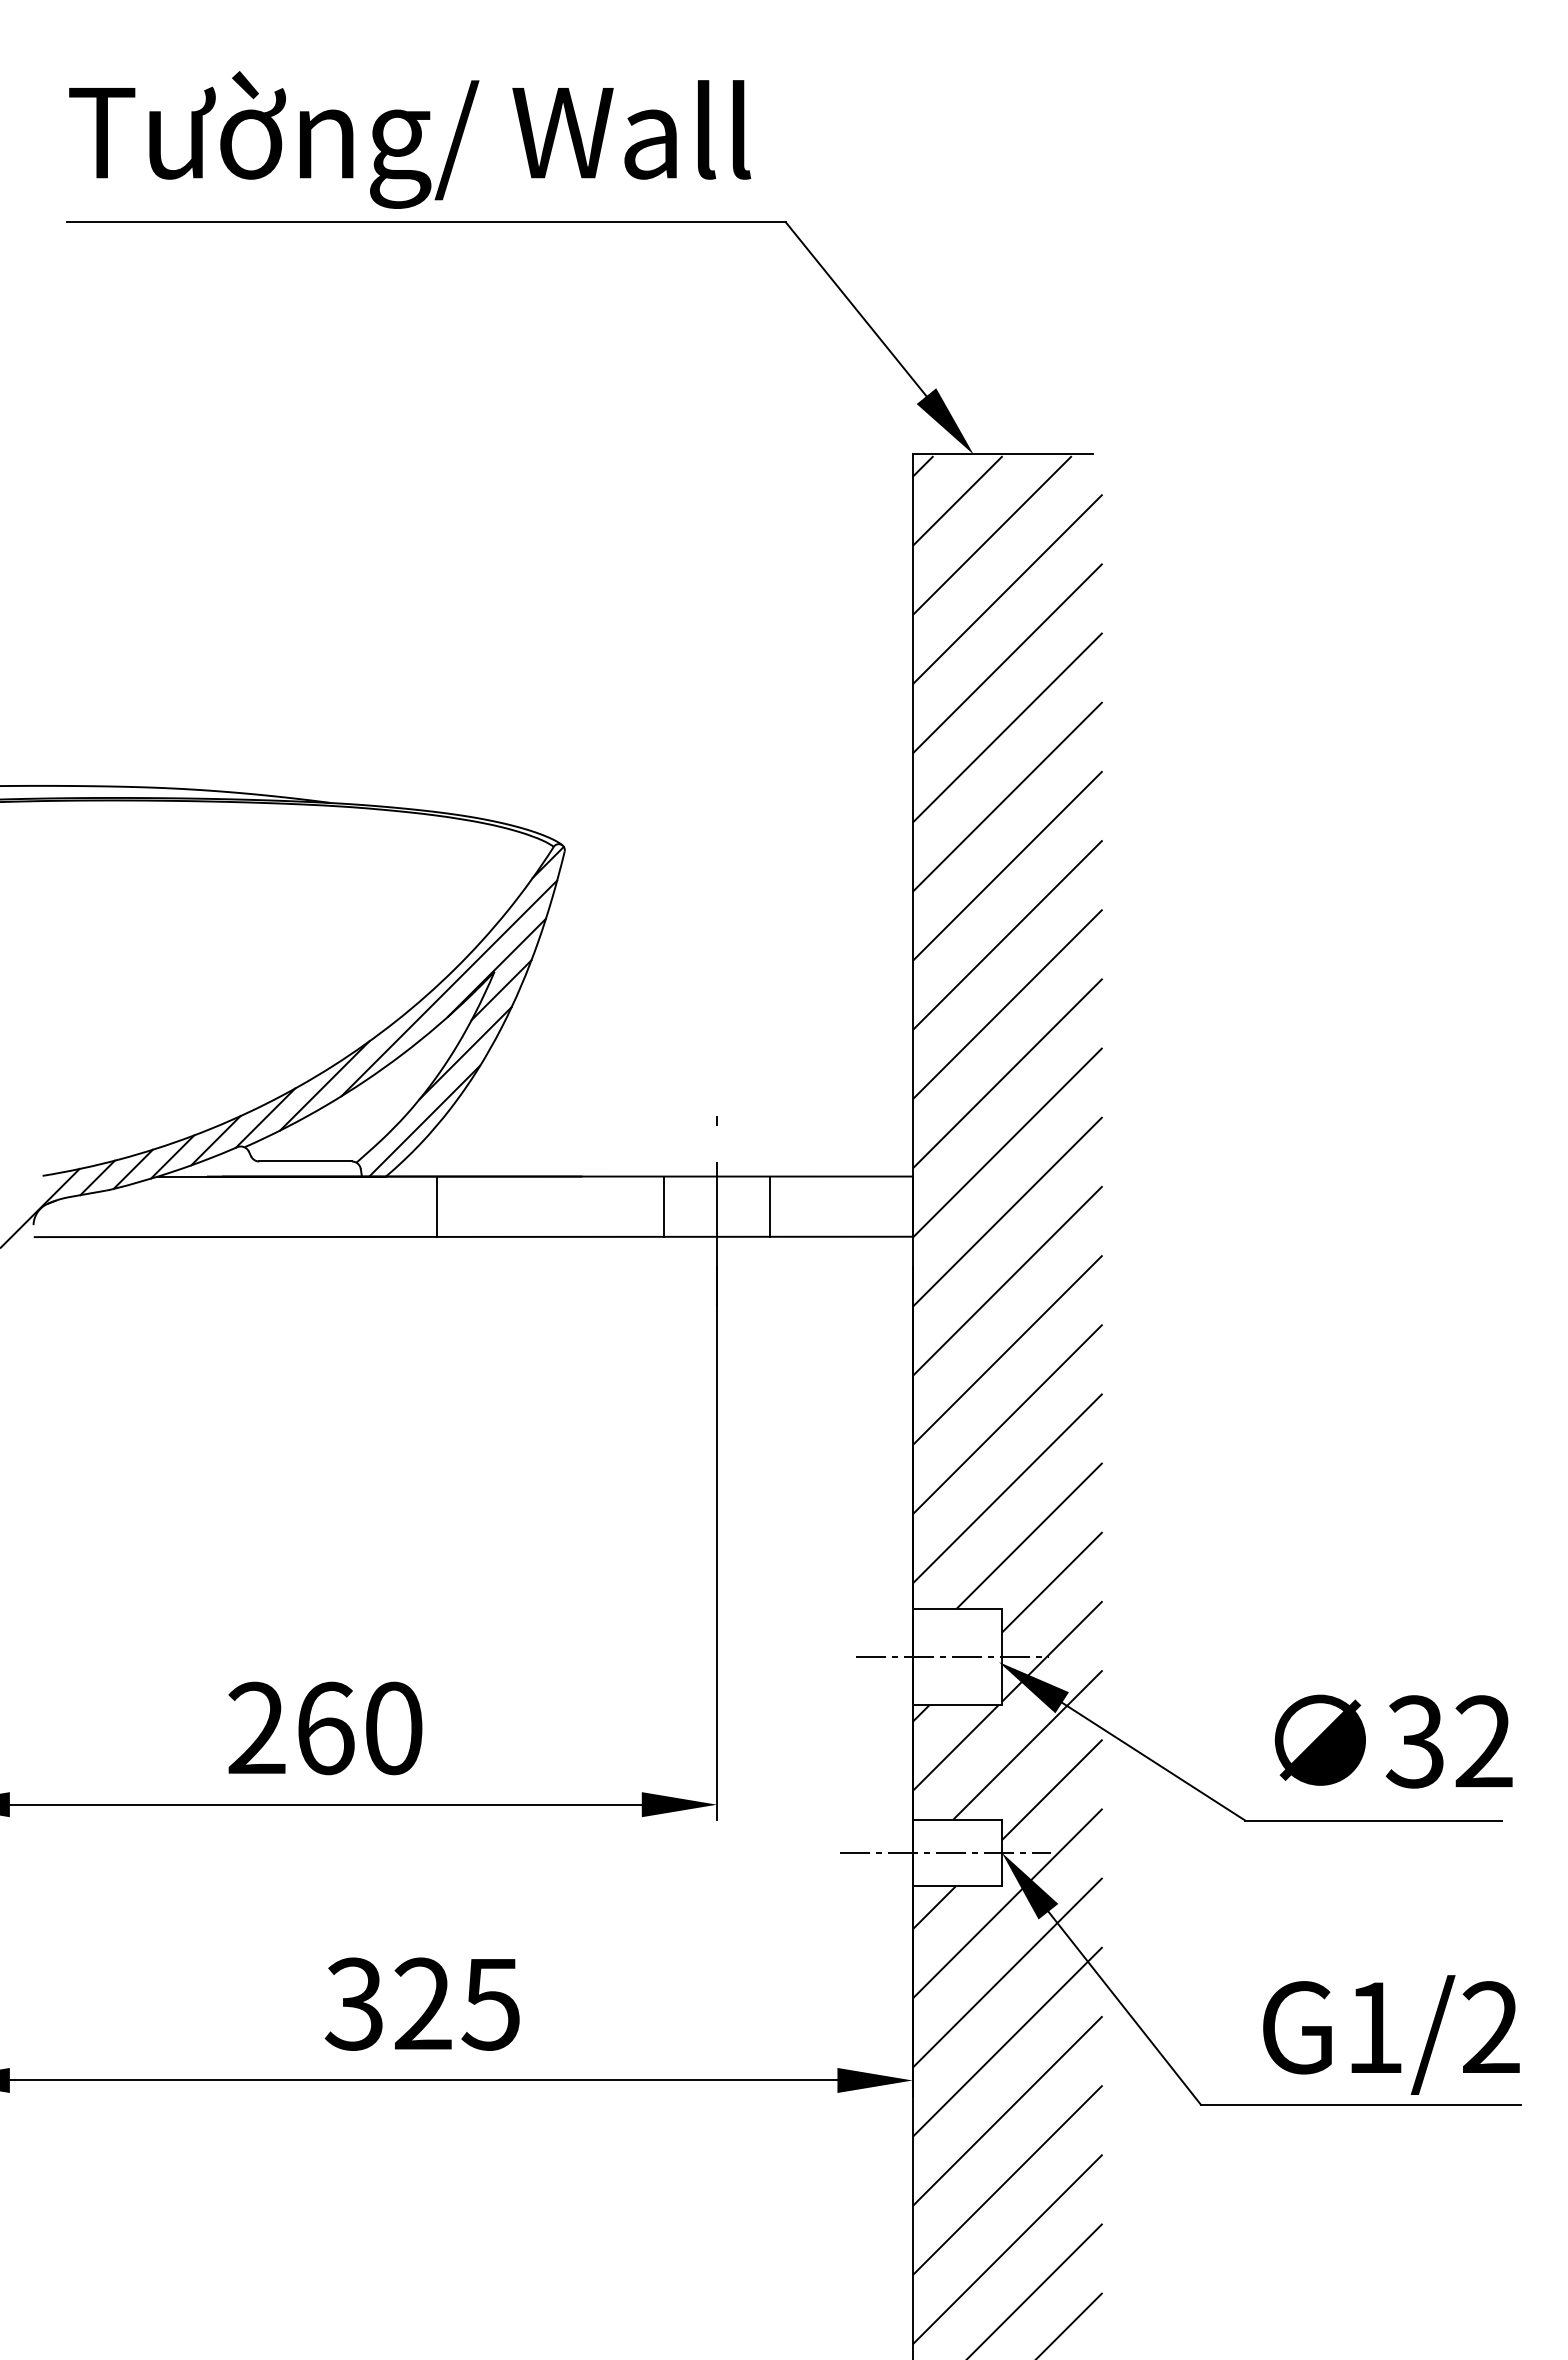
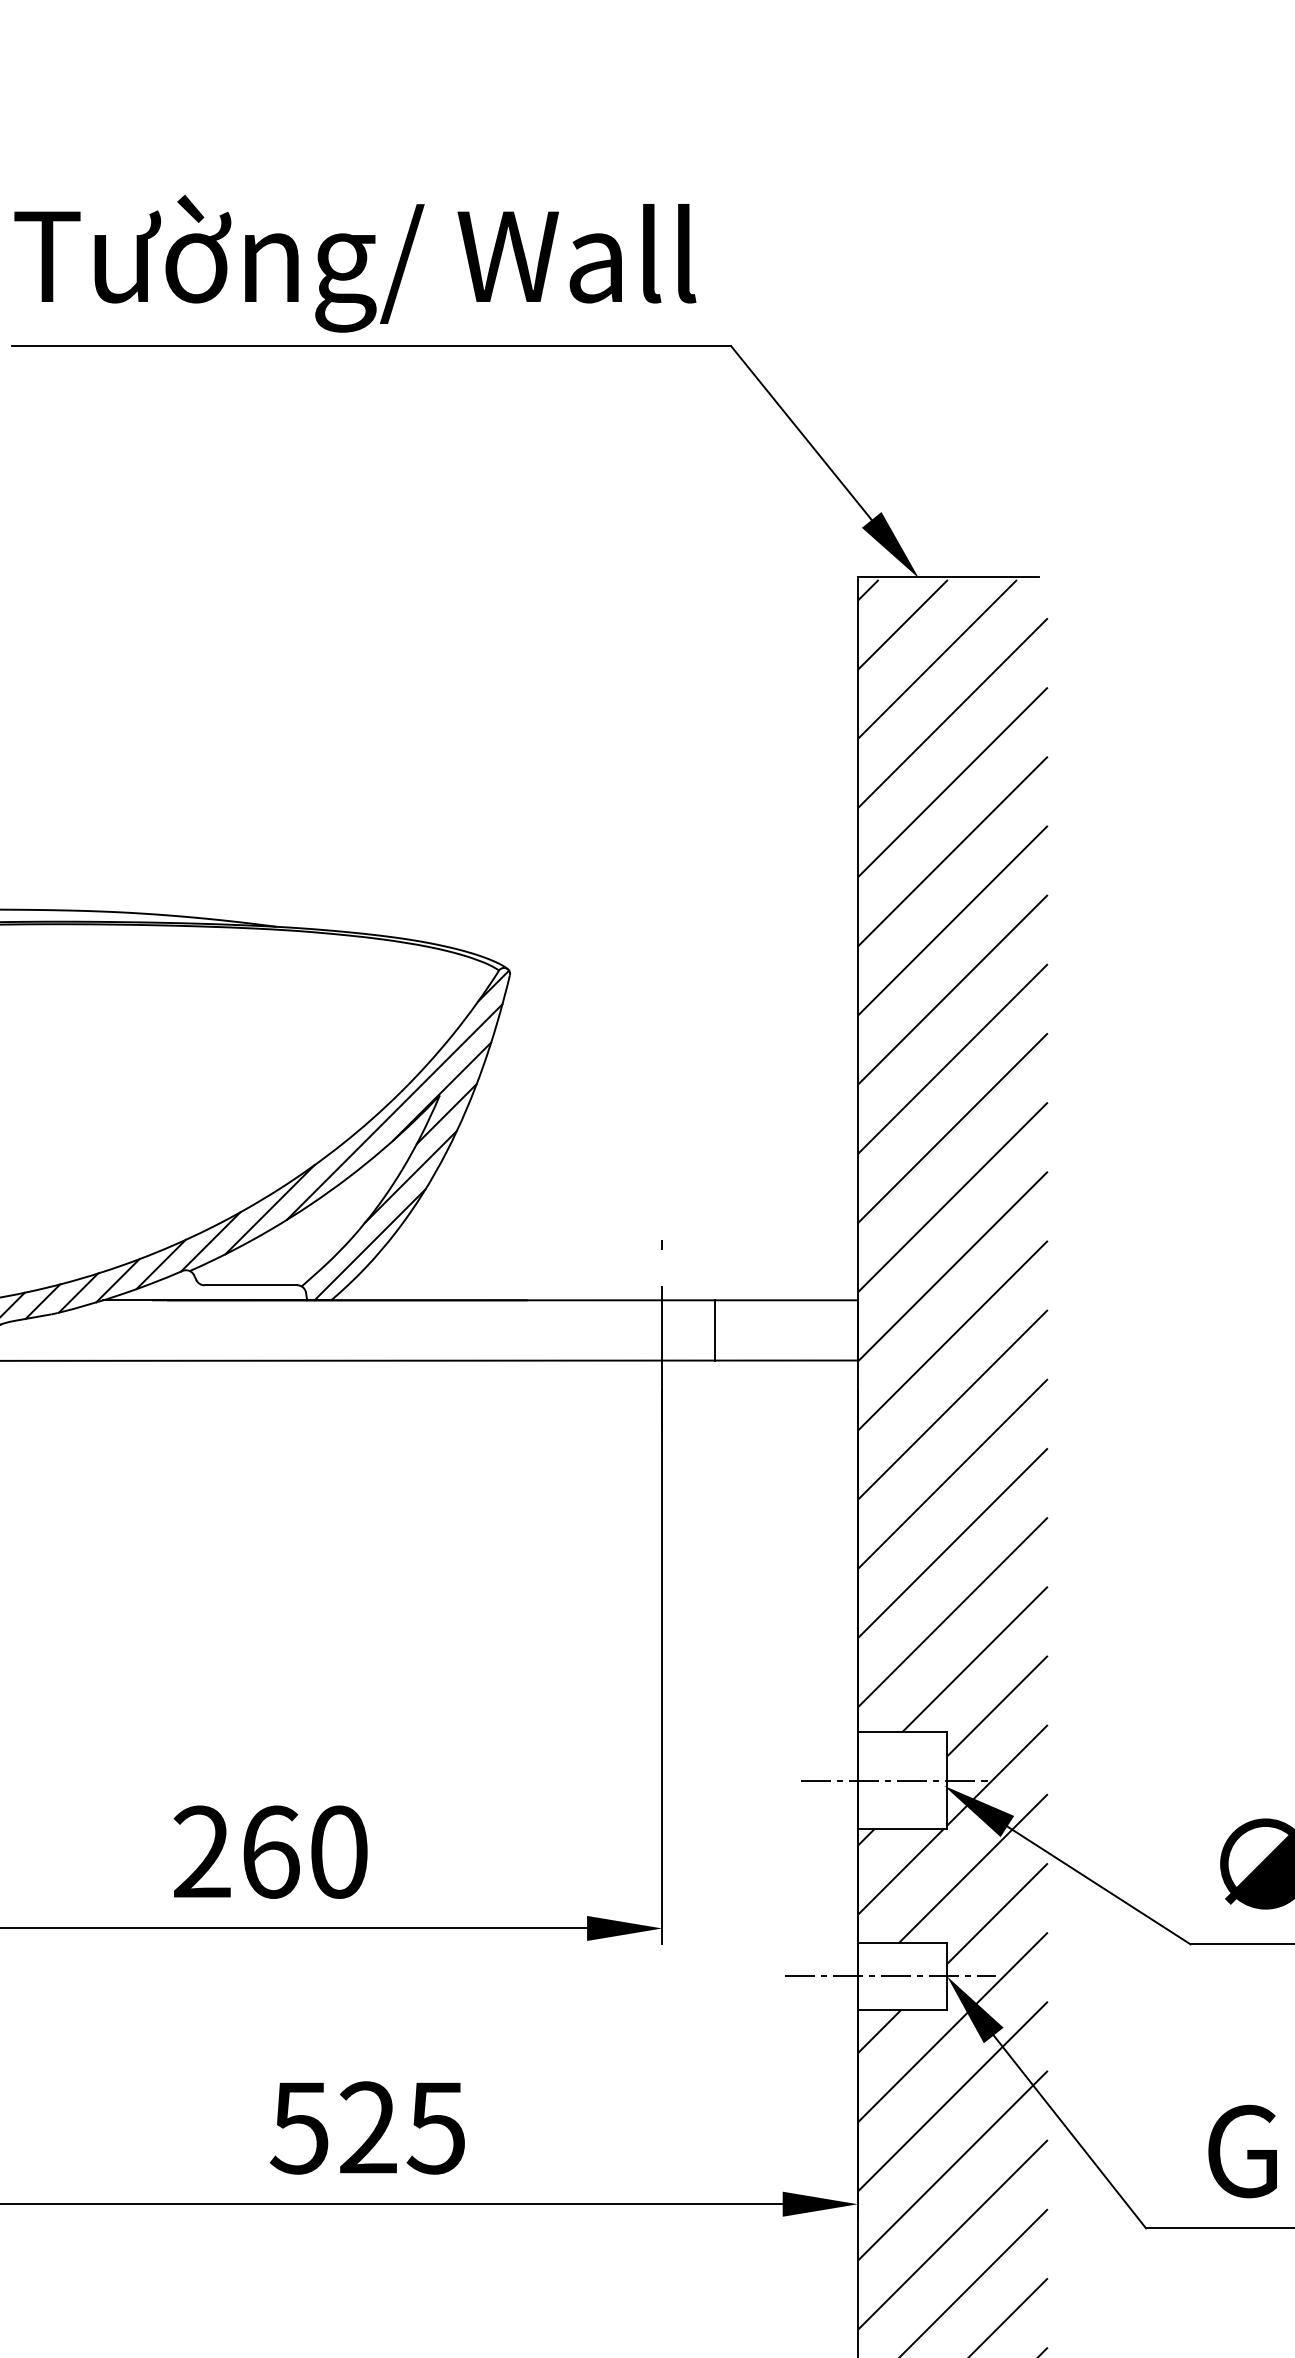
line: (437, 1206) -> (382, 1330), removed
line: (664, 1206) -> (609, 1330), removed
text: (353, 2003) -> (298, 2127), 325 -> 525

